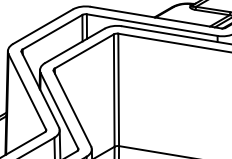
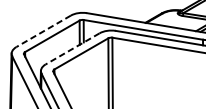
line: (42, 26) -> (43, 31), solid -> dashed
line: (74, 46) -> (72, 49), solid -> dashed

